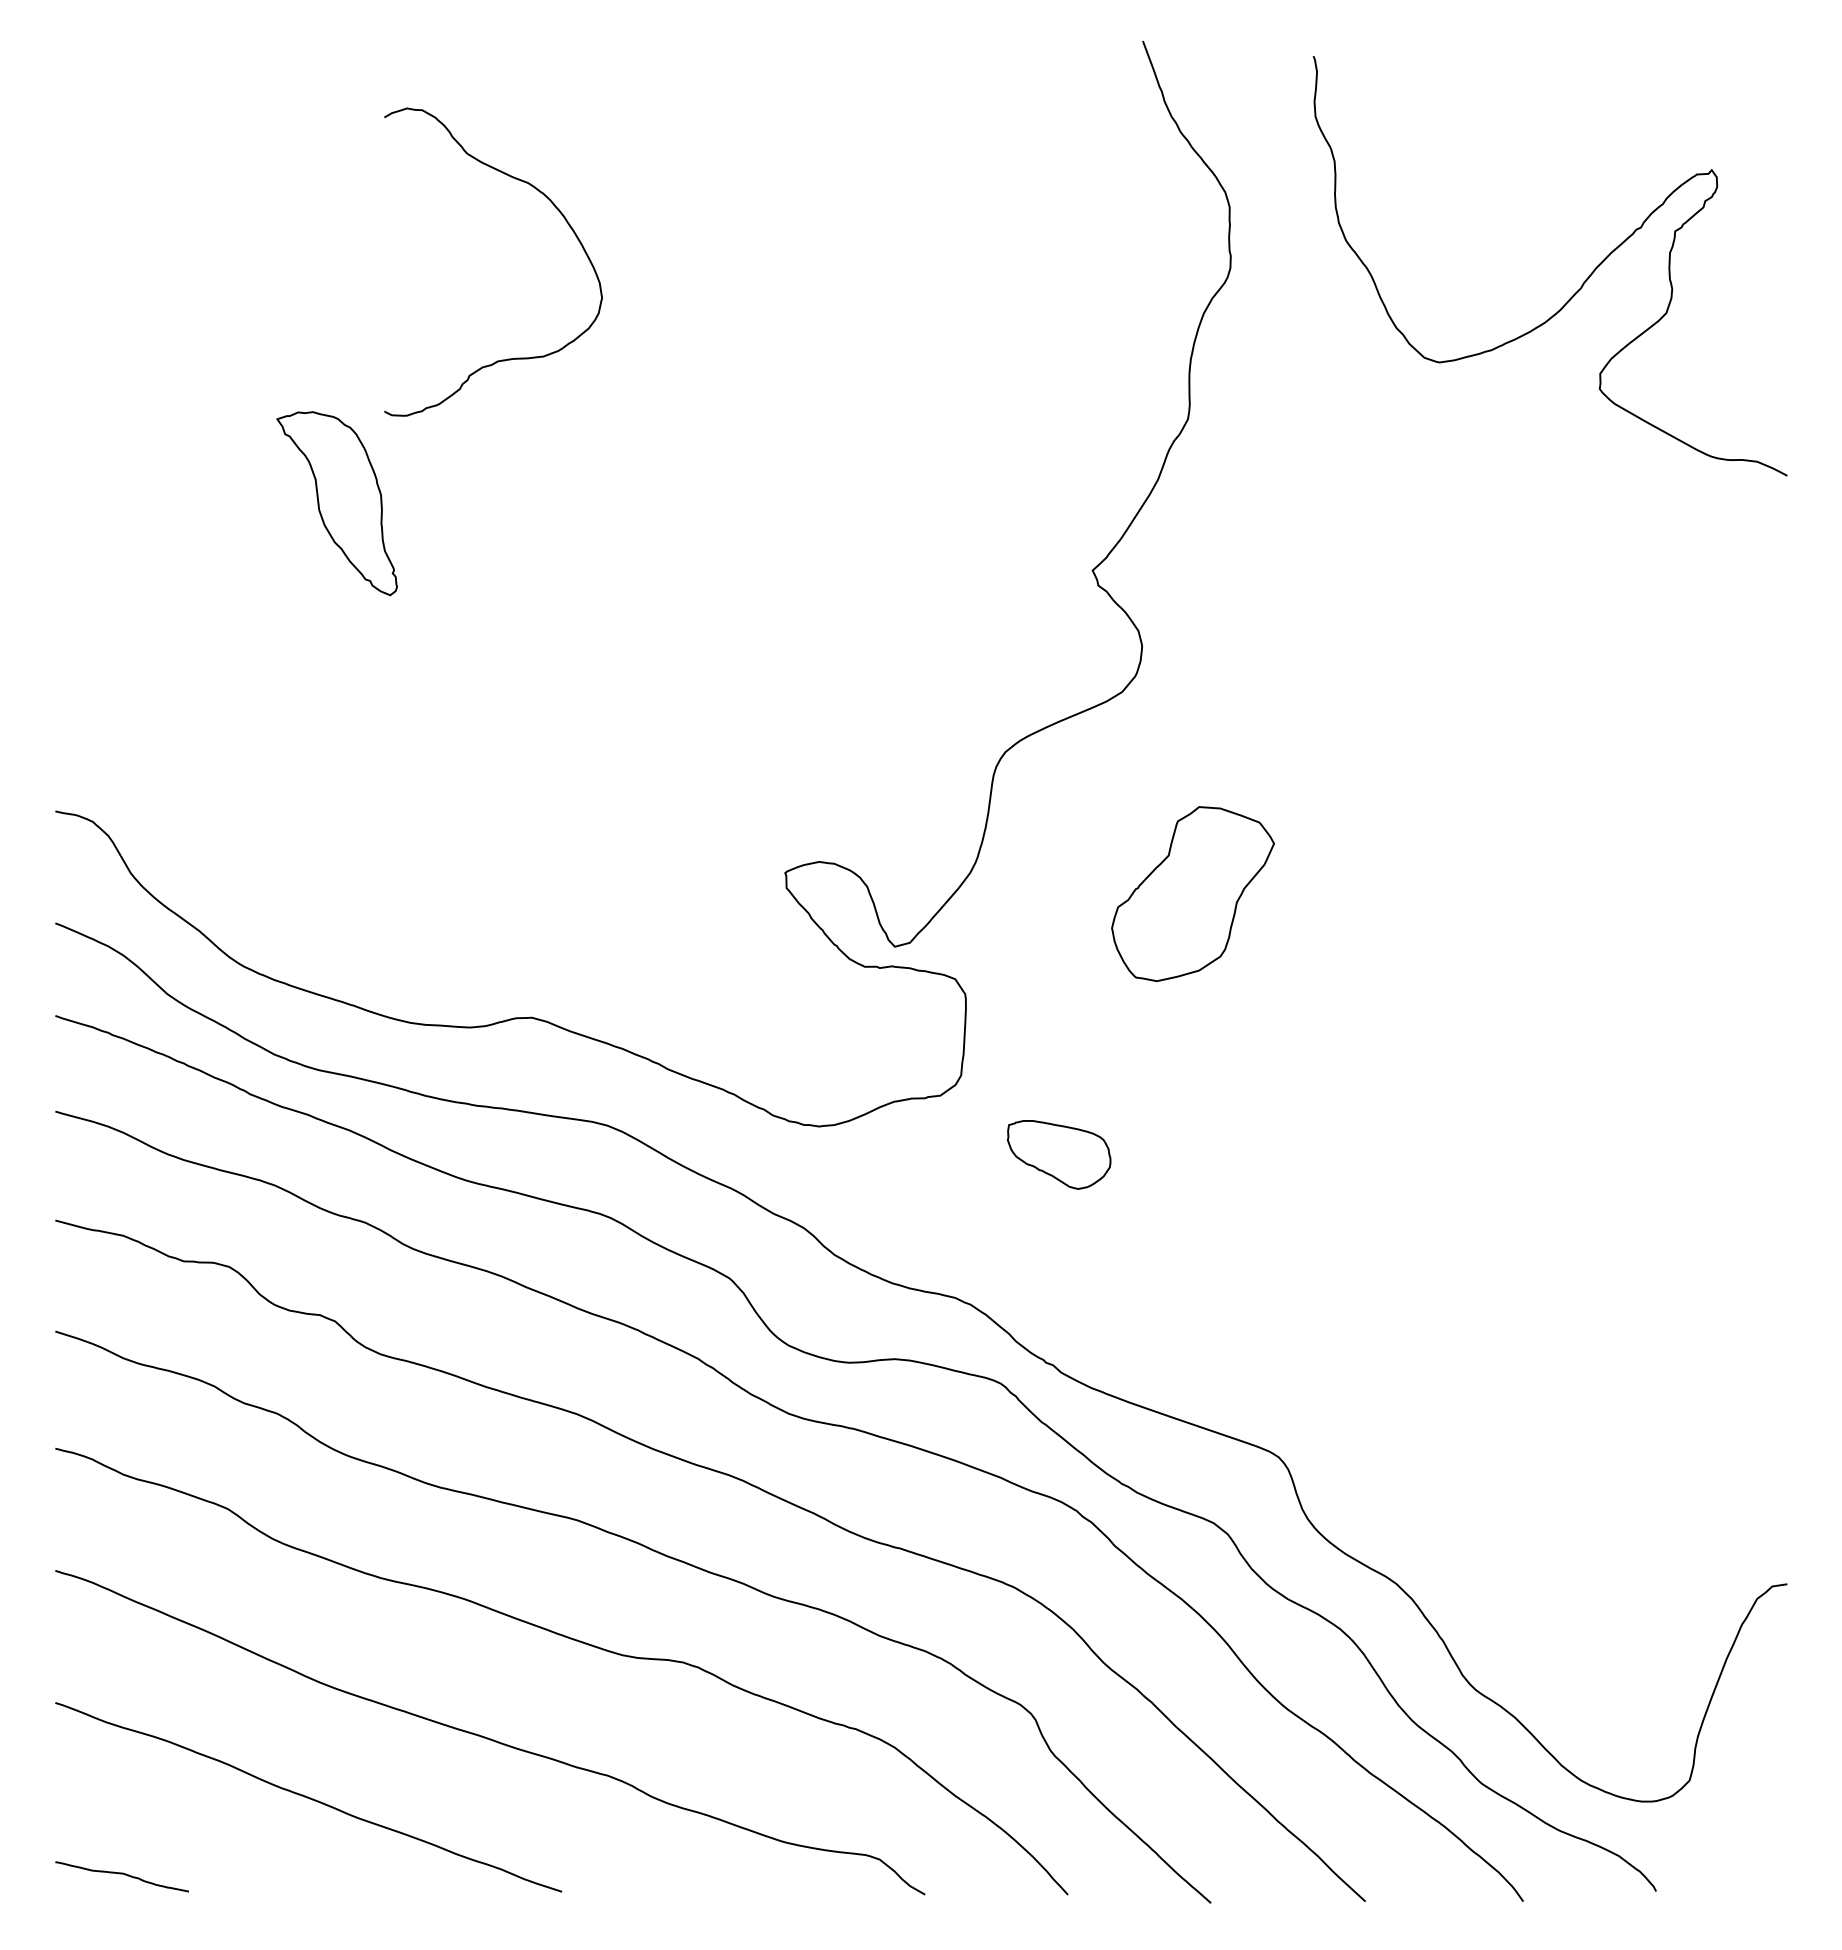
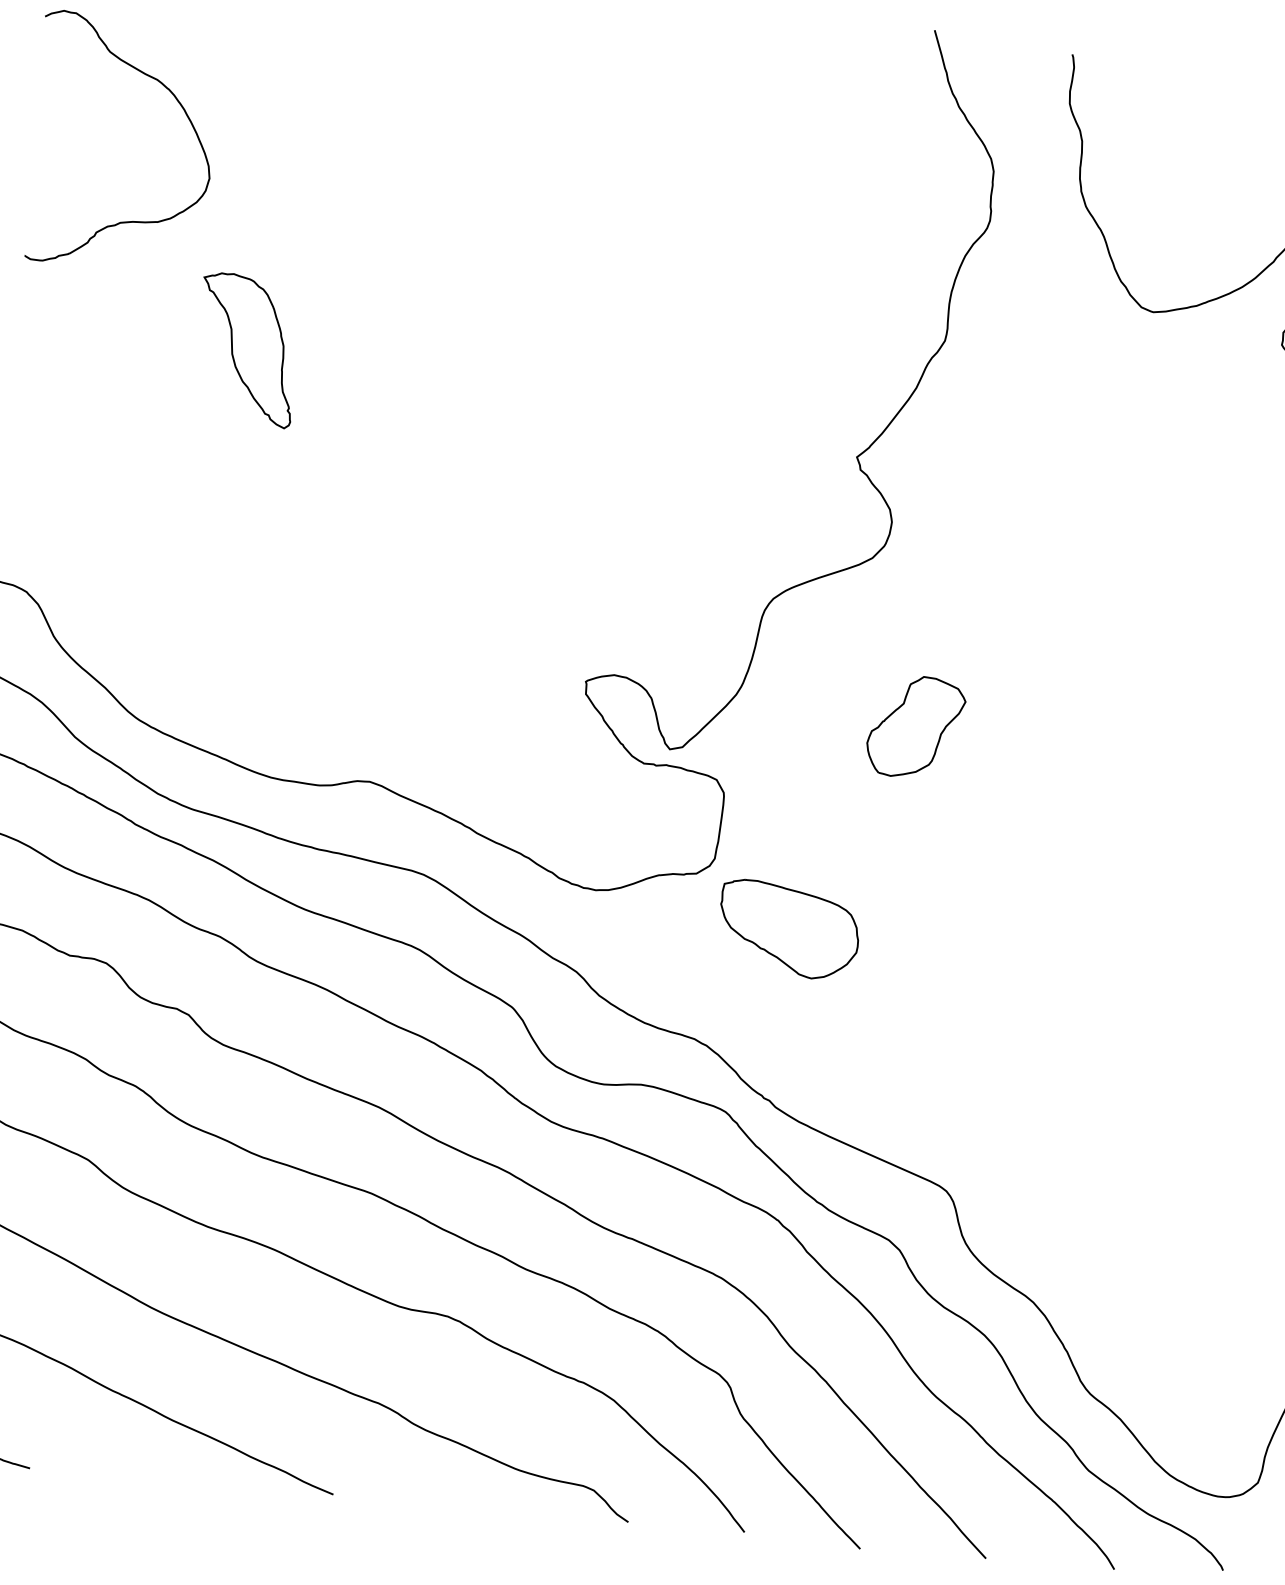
curve: (557, 210) -> (179, 104), moved
part: (1192, 893) -> (915, 726), size x0.71
part: (1058, 1154) -> (788, 929), size x1.67

